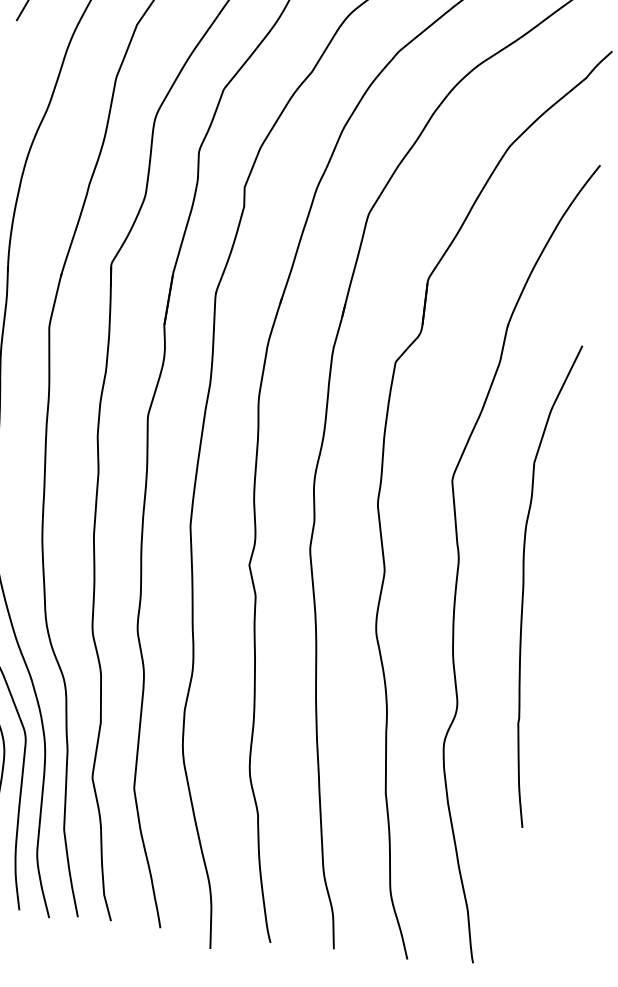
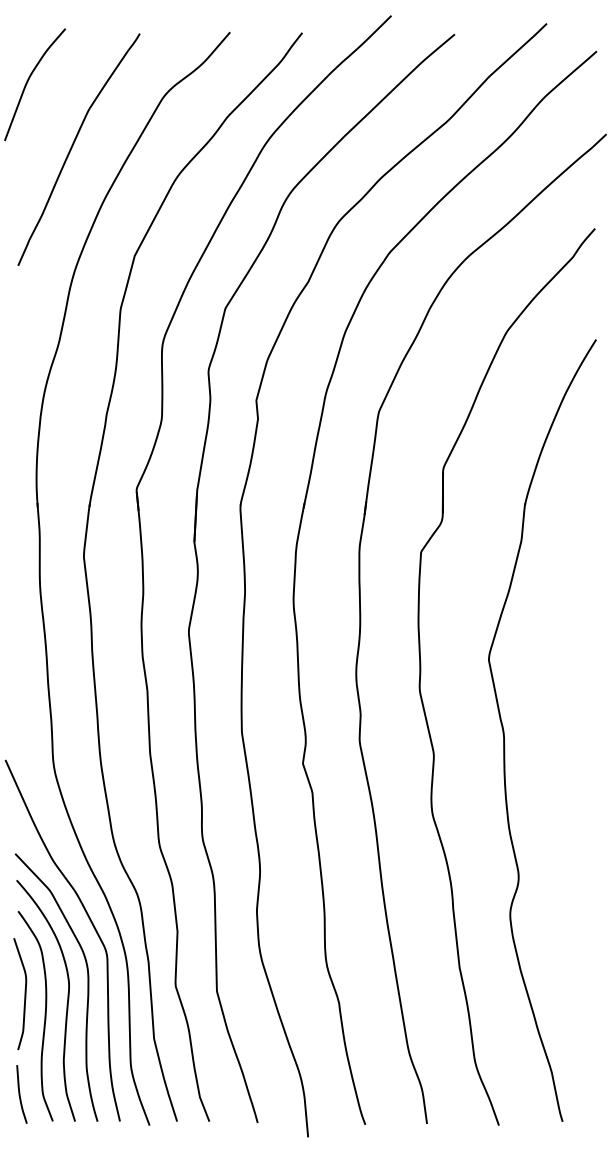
curve: (524, 583) -> (569, 750), removed

